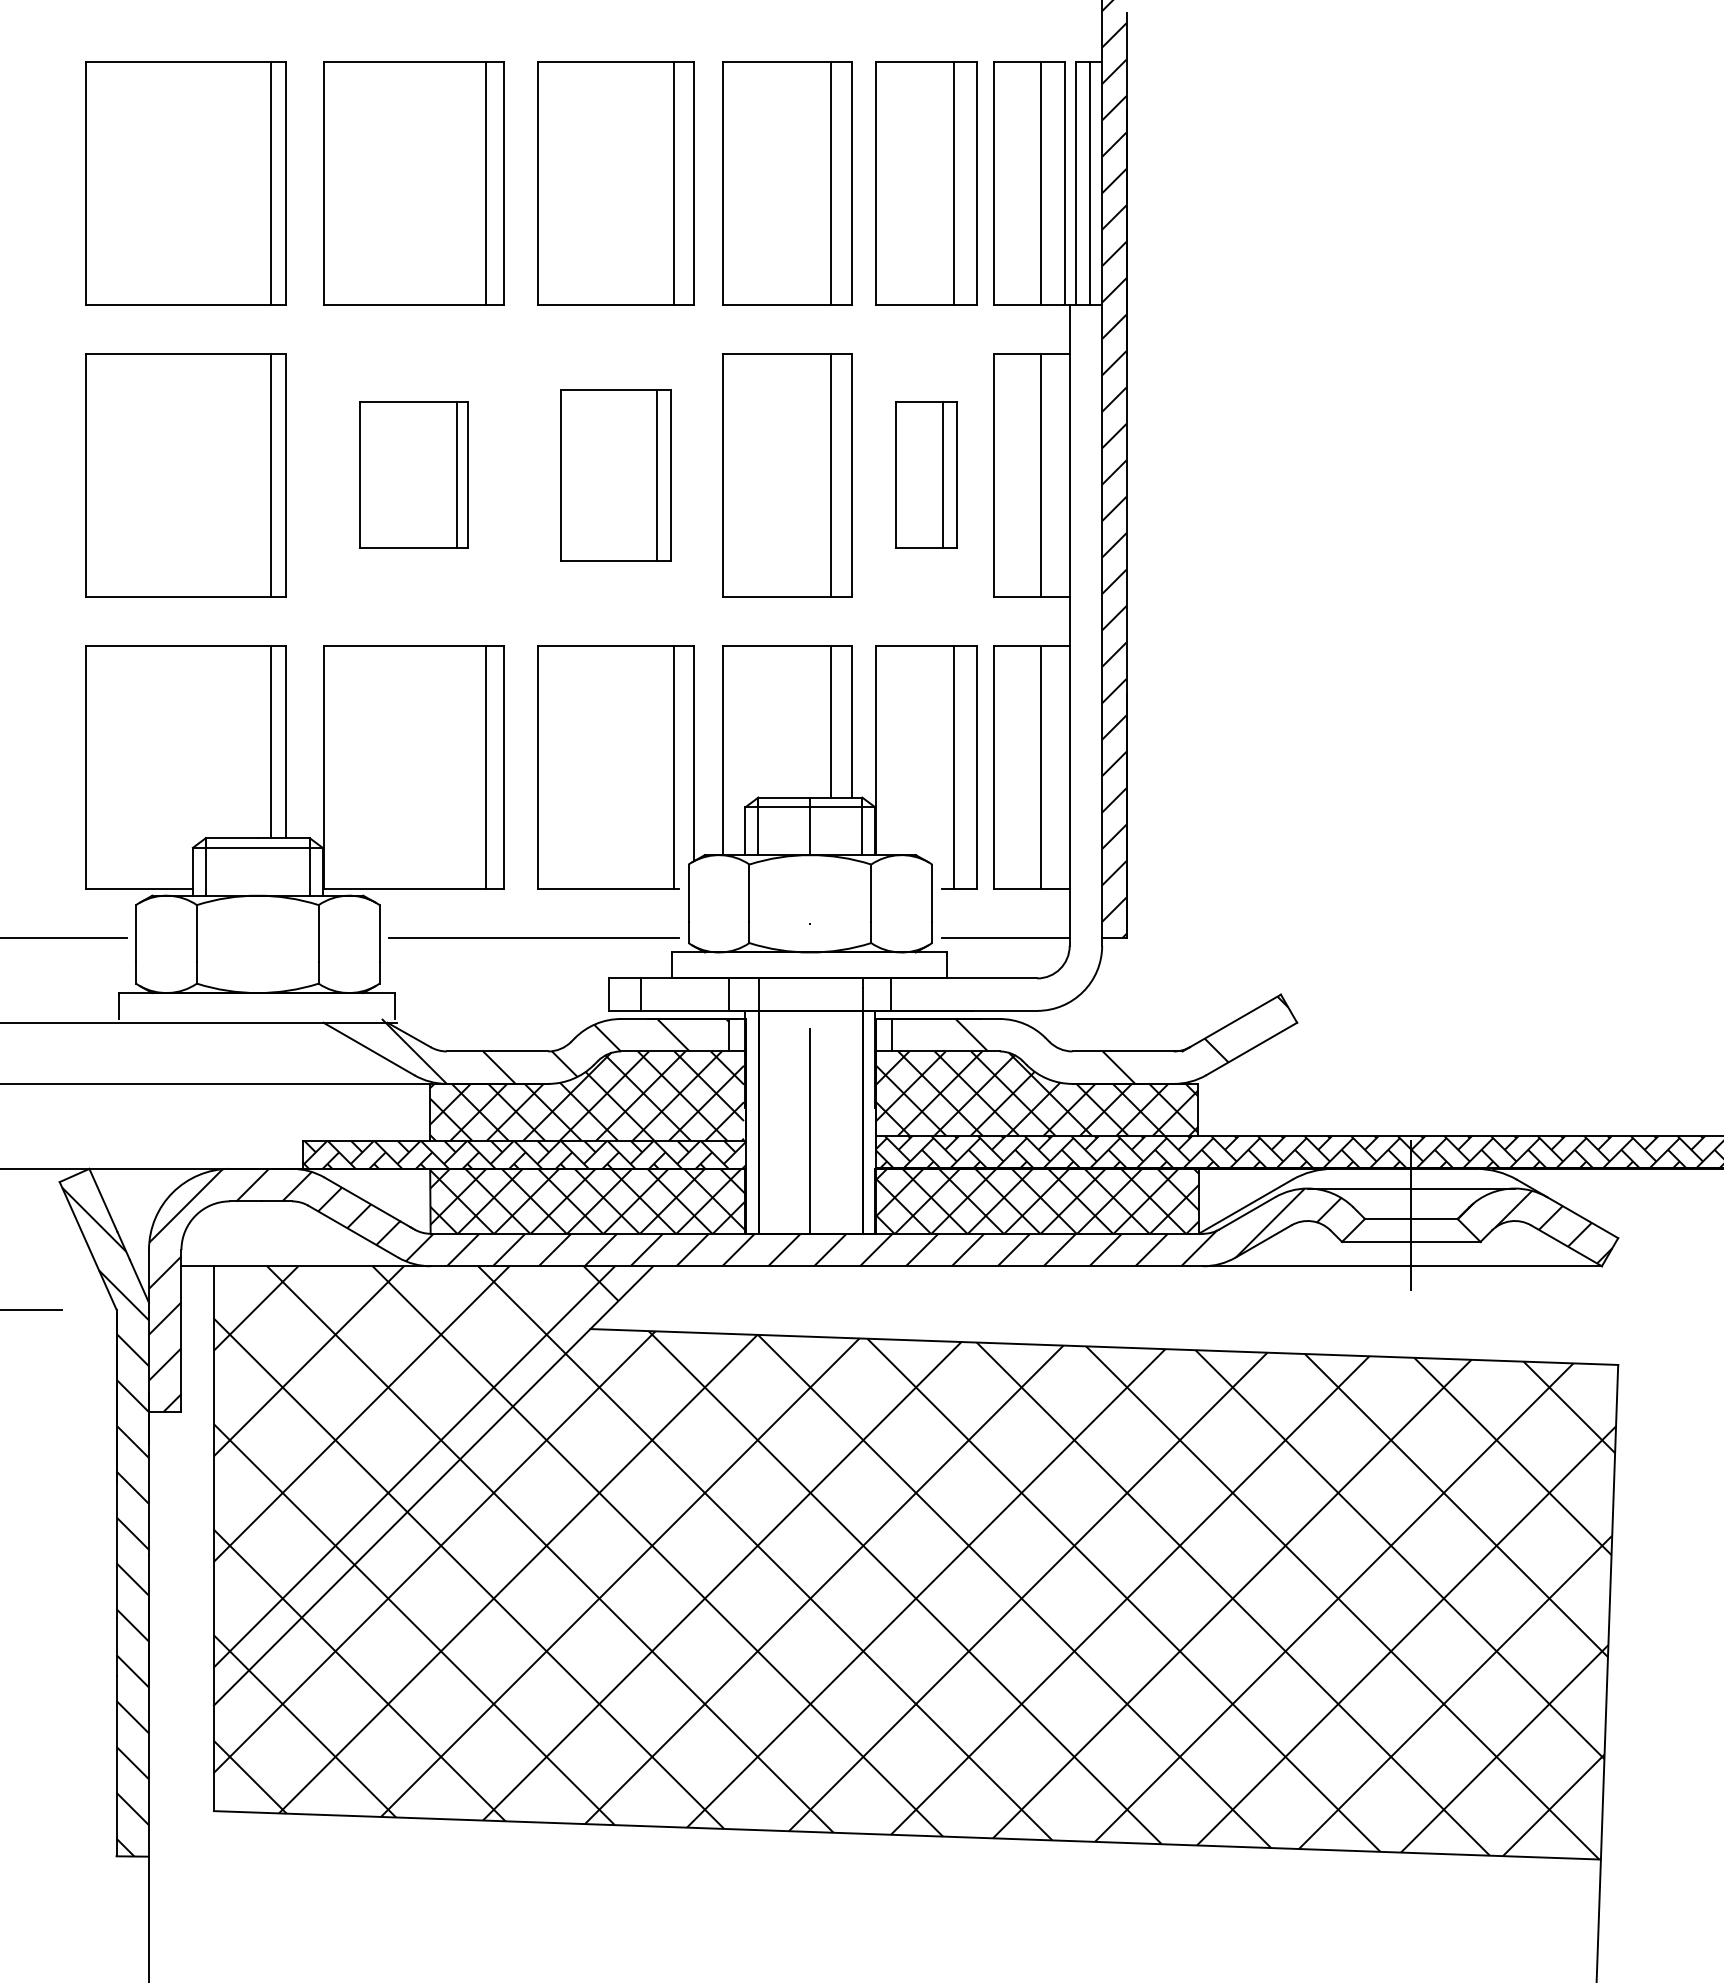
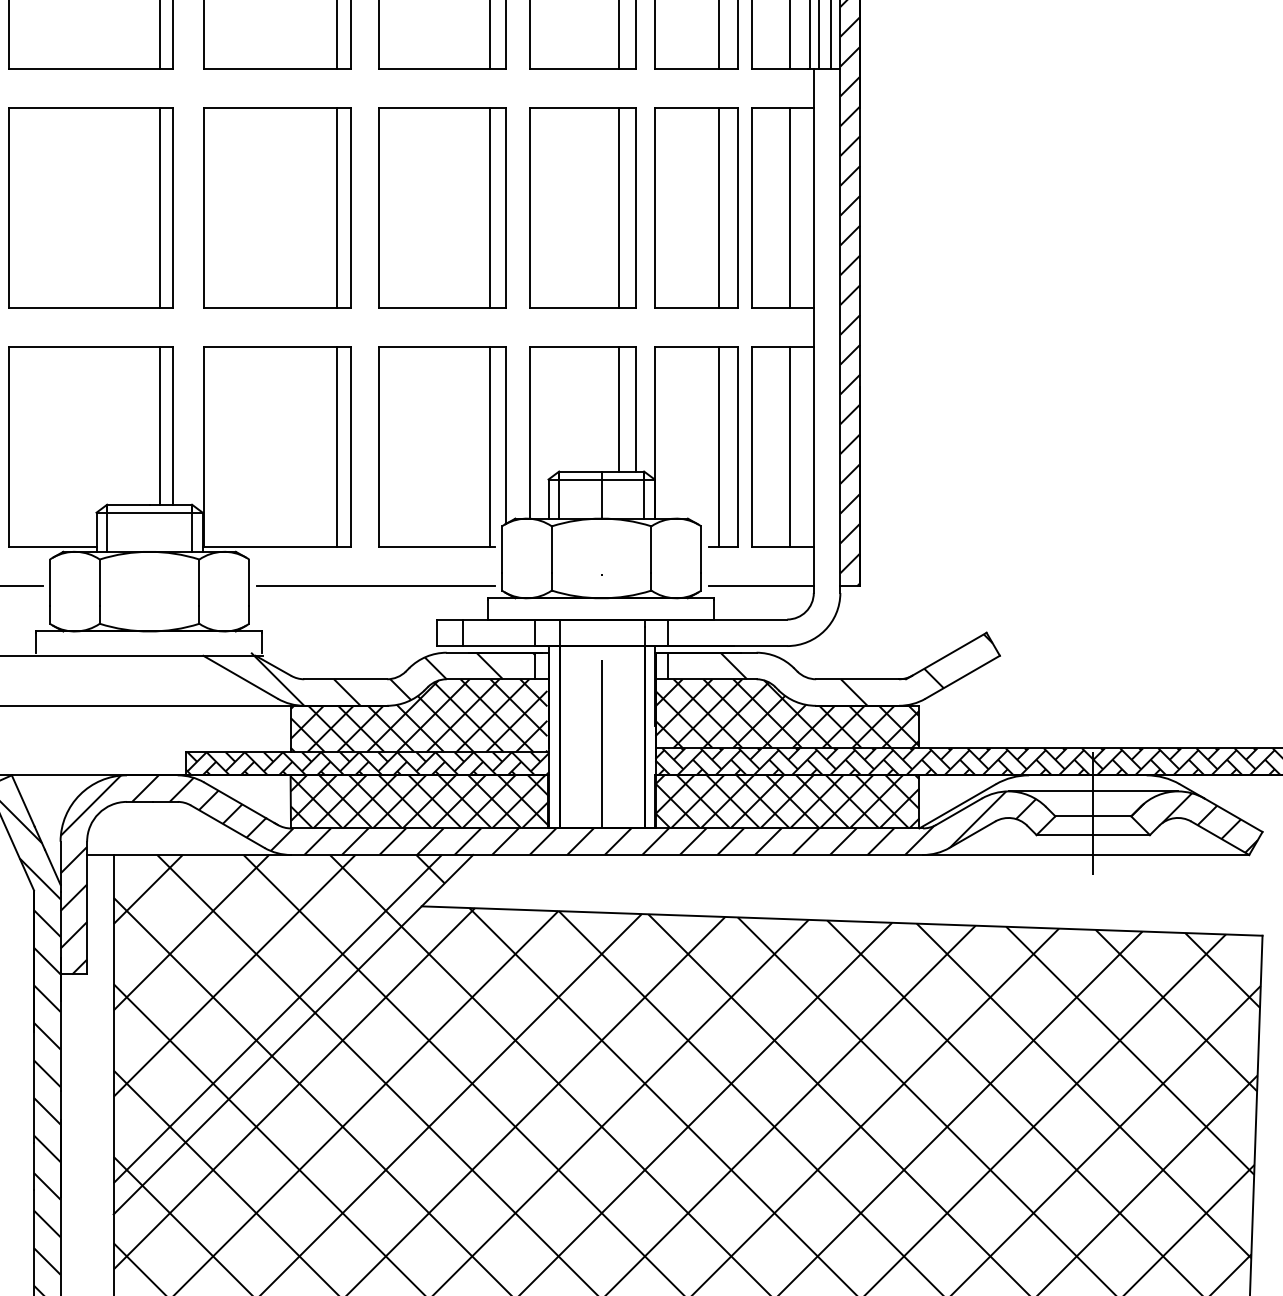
part: (413, 475) -> (276, 208), size x1.67
part: (615, 475) -> (442, 208), size x1.43
part: (926, 475) -> (696, 208), size x1.67

